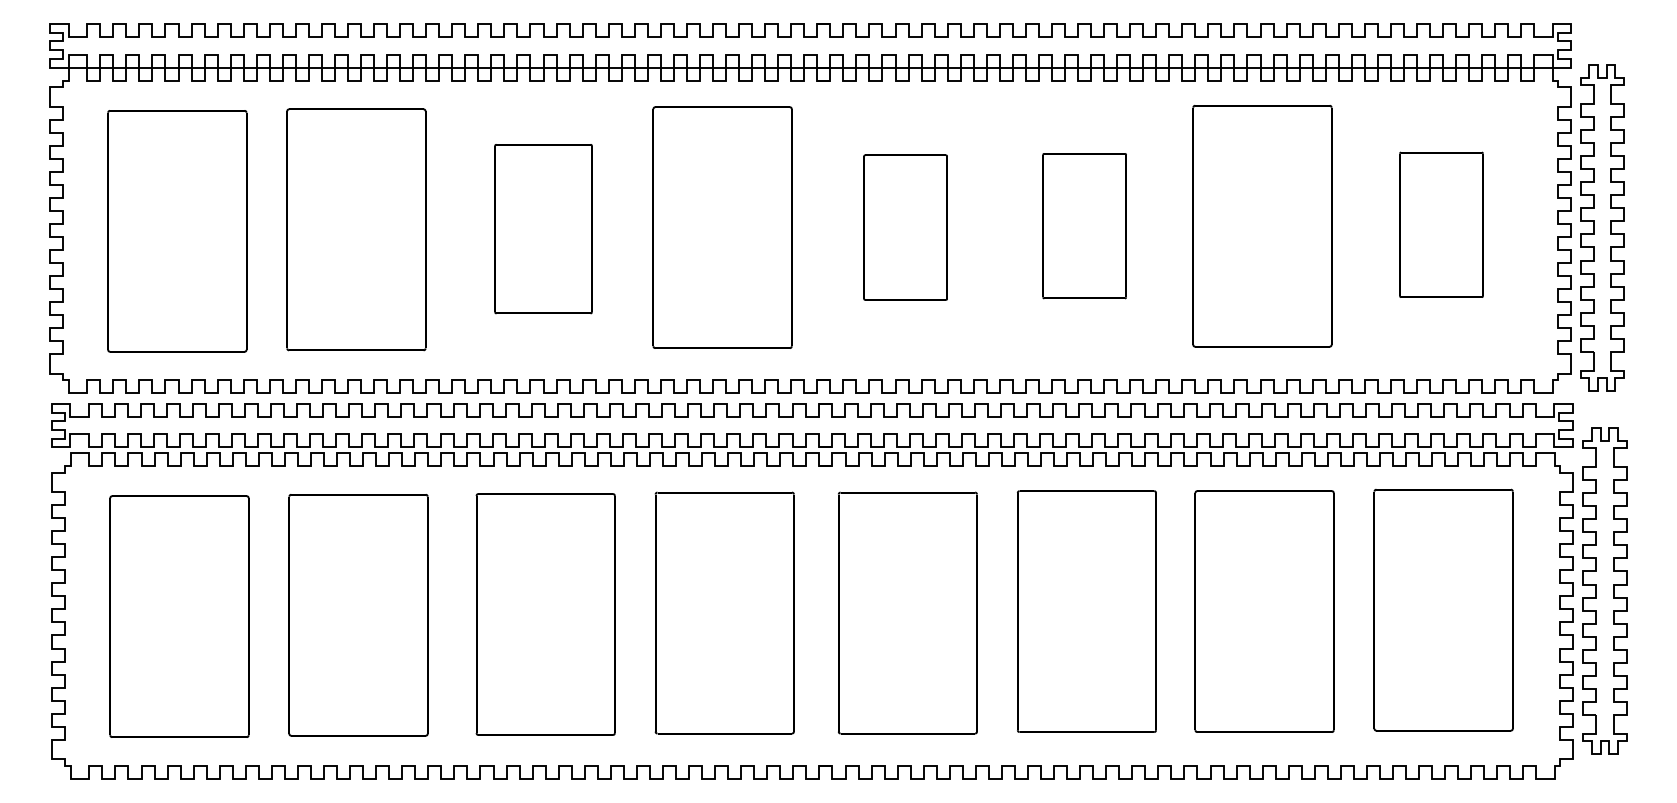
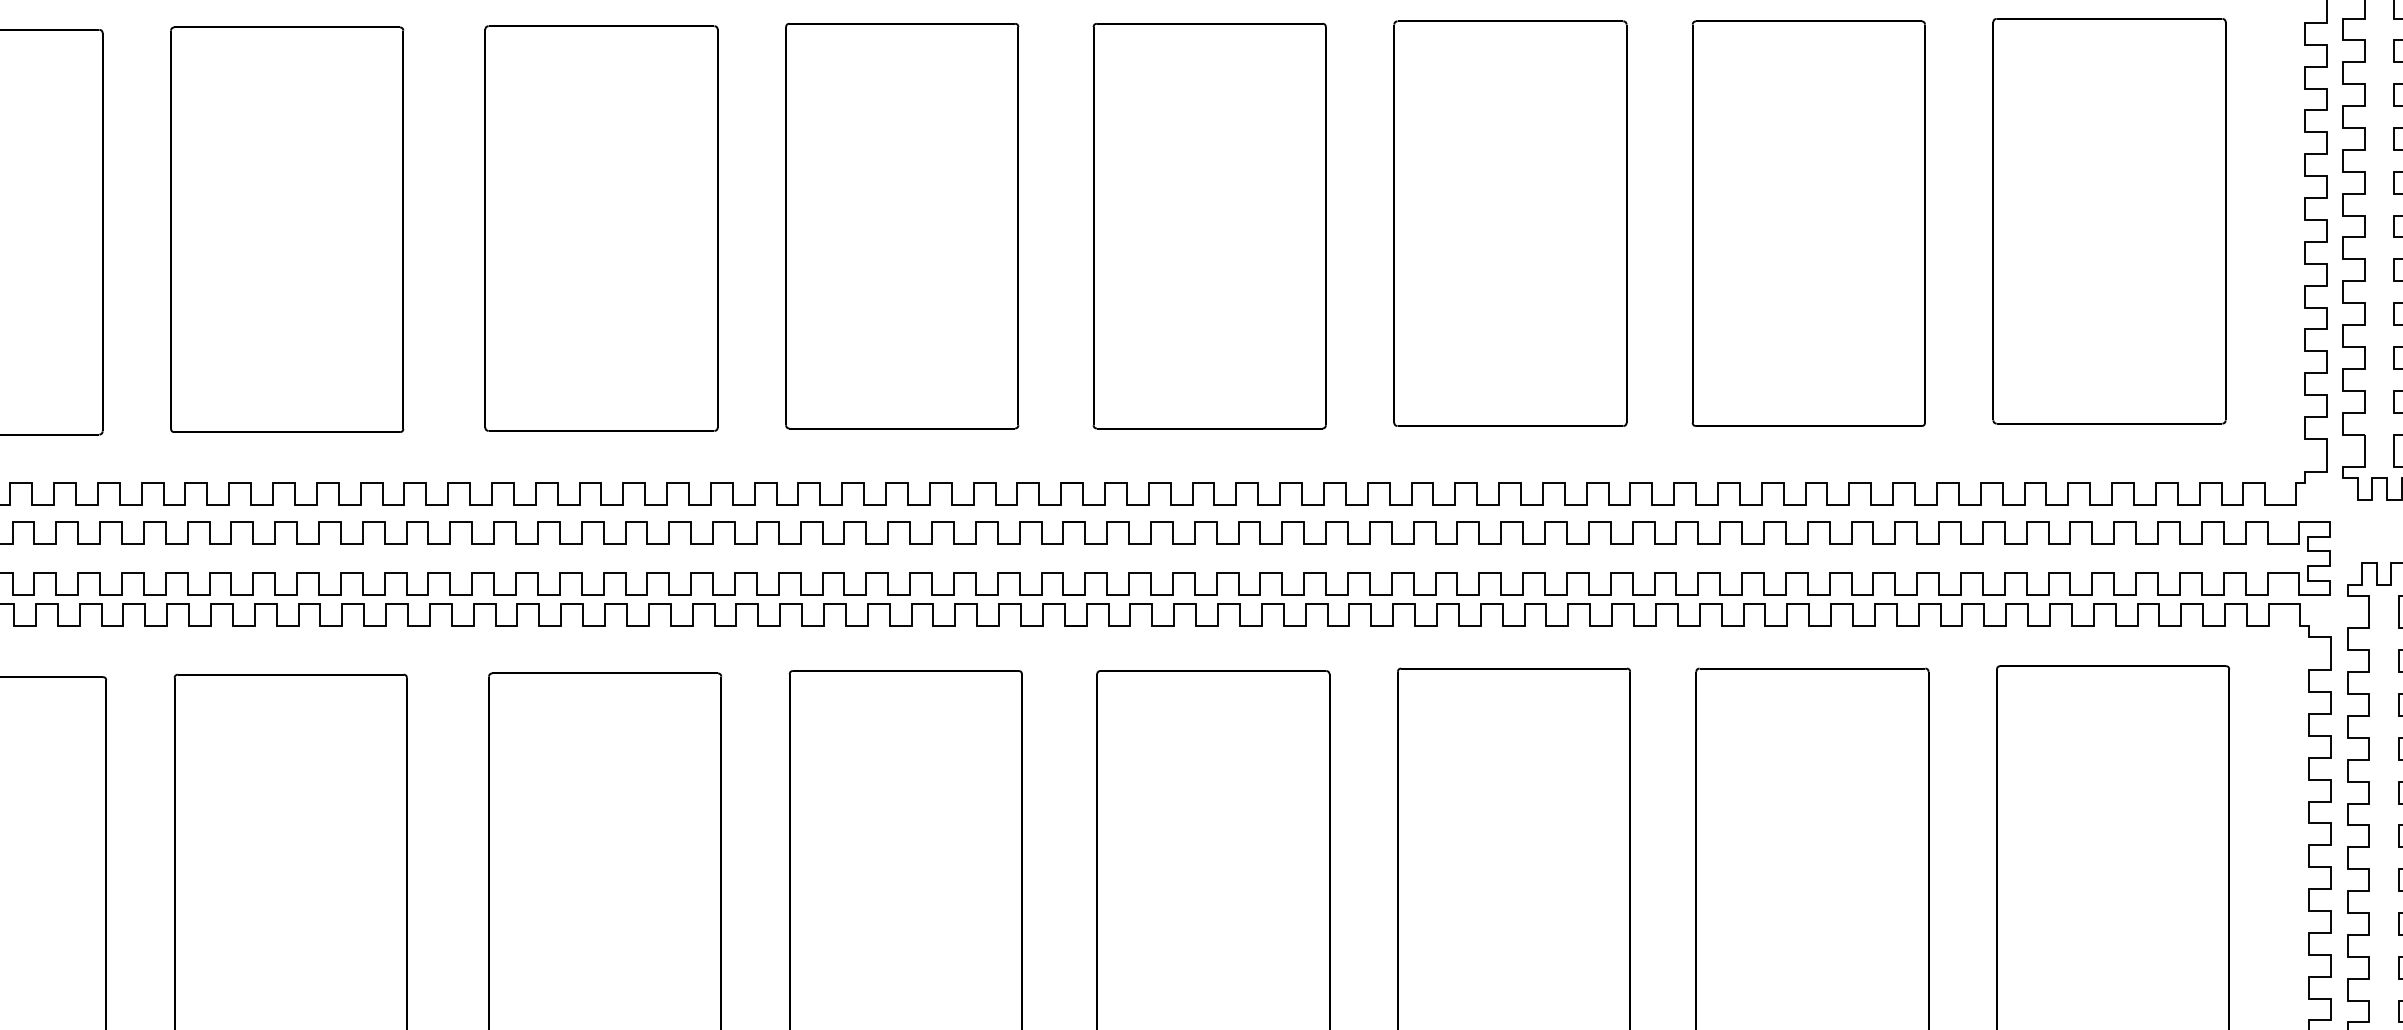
part: (1441, 224) -> (2109, 220), size x1.67
part: (1084, 225) -> (1509, 222), size x1.67
part: (905, 227) -> (1209, 225), size x1.67
part: (543, 228) -> (601, 227), size x1.43

